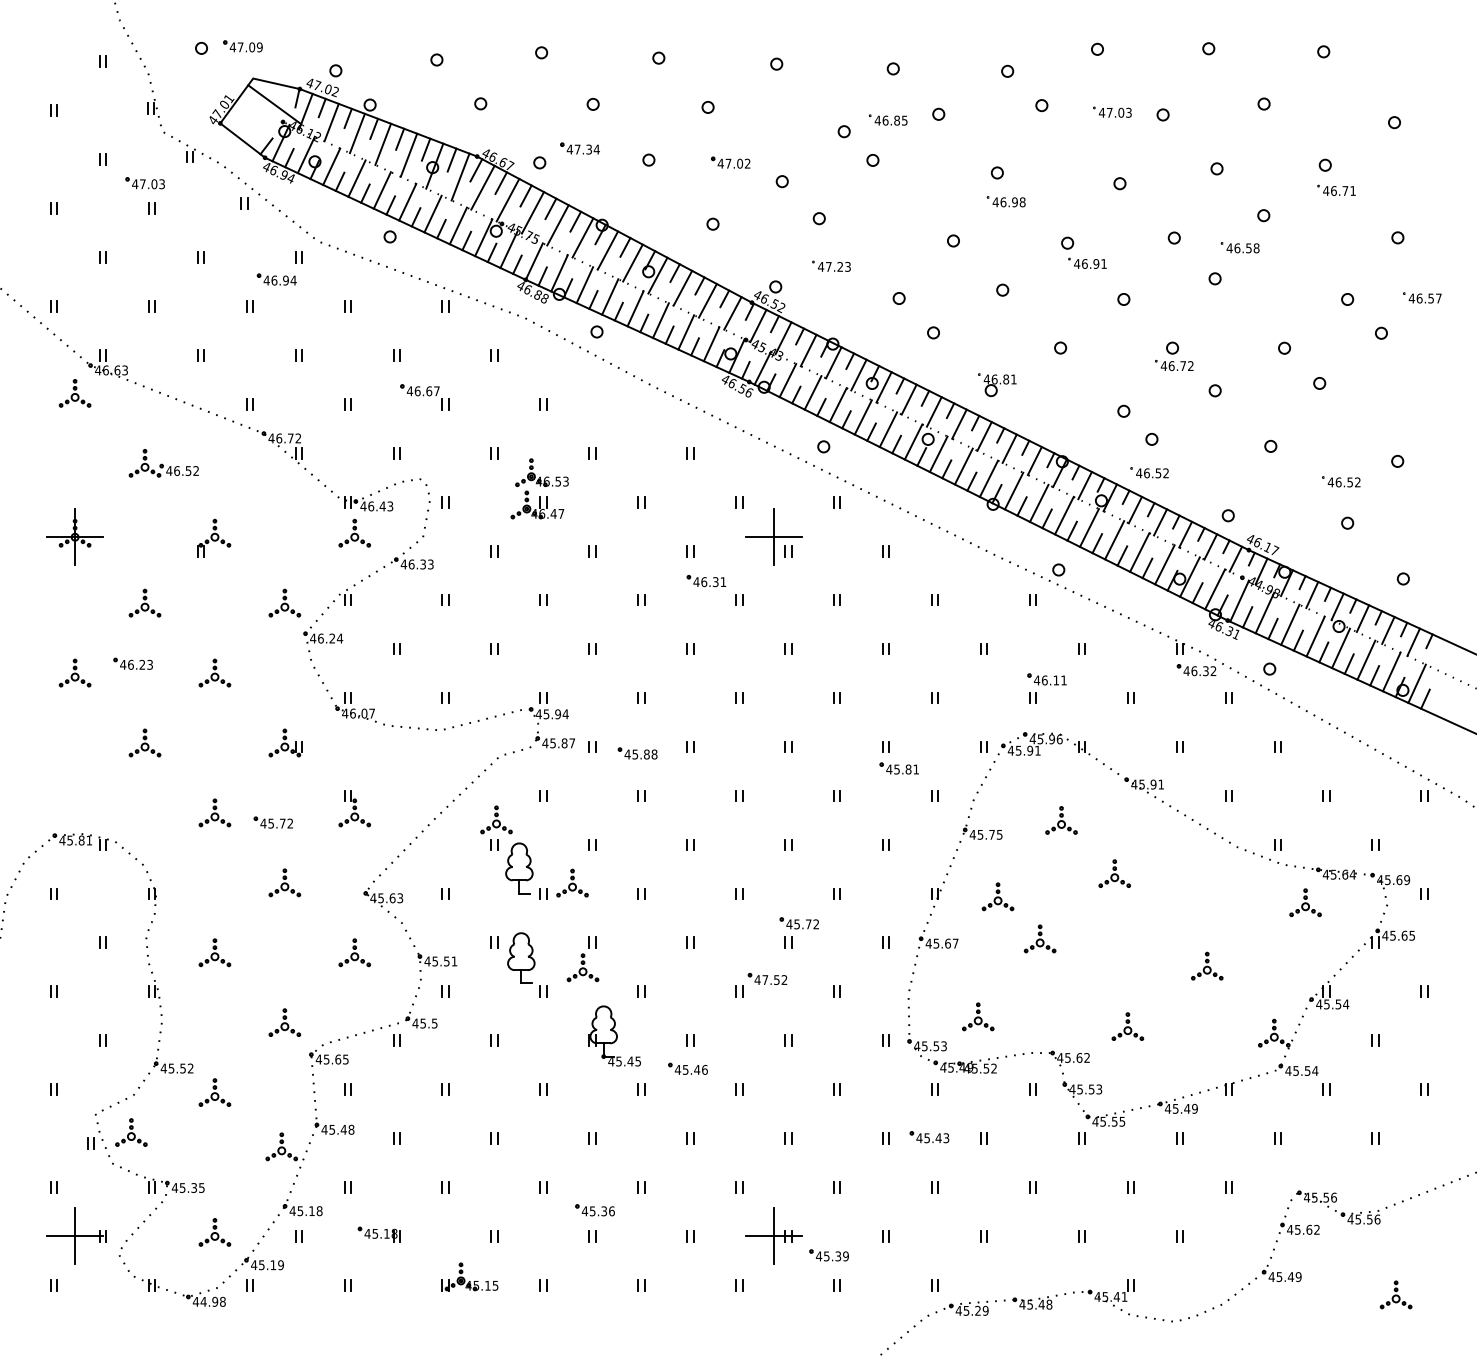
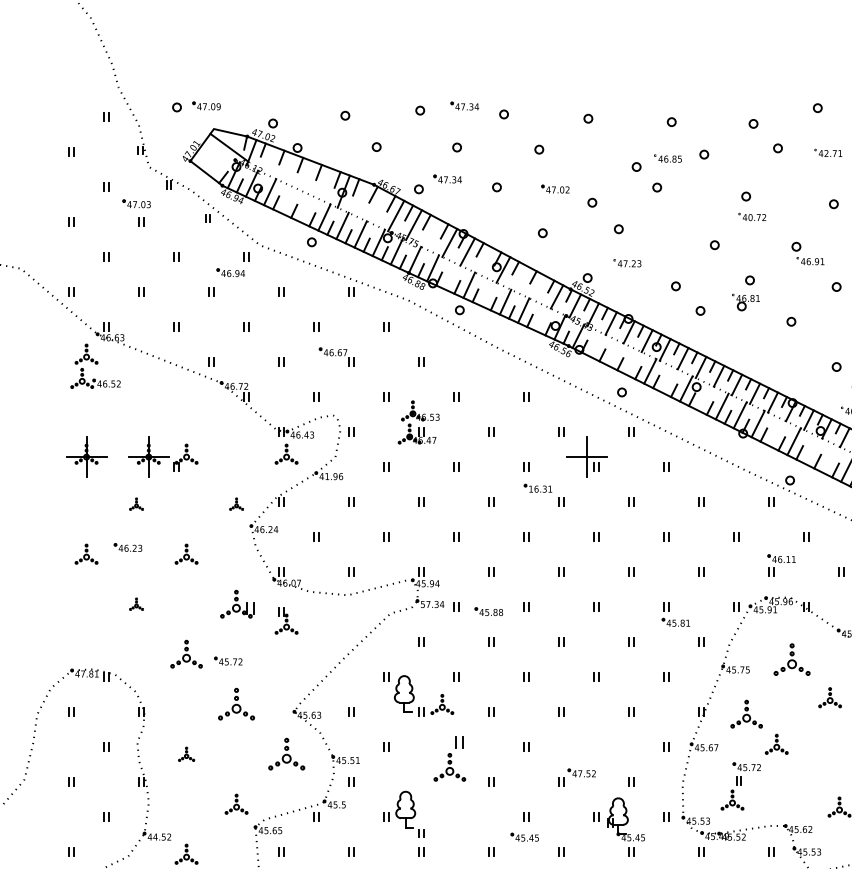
part: (603, 46) -> (464, 106), added
text: (1118, 112) -> (832, 153), 47.03 -> 42.71
line: (331, 122) -> (269, 160), removed
line: (356, 133) -> (287, 168), removed
line: (383, 143) -> (307, 175), removed
line: (408, 154) -> (325, 183), removed
line: (460, 176) -> (362, 199), removed
line: (356, 178) -> (287, 200), removed
line: (482, 187) -> (377, 206), removed
line: (381, 190) -> (305, 209), removed
text: (1012, 202) -> (757, 217), 46.98 -> 40.72
line: (557, 225) -> (431, 234), removed
line: (632, 262) -> (485, 260), removed
line: (584, 285) -> (450, 277), removed
line: (682, 287) -> (520, 278), removed
line: (707, 300) -> (538, 287), removed
line: (635, 308) -> (487, 293), removed
line: (711, 344) -> (541, 319), removed
line: (787, 380) -> (596, 344), removed
part: (997, 385) -> (746, 302), moved
line: (812, 392) -> (613, 353), removed
line: (837, 405) -> (631, 362), removed
line: (888, 429) -> (668, 380), removed
line: (938, 454) -> (704, 397), removed
part: (163, 463) -> (95, 378), moved
line: (1038, 502) -> (775, 432), removed
line: (1089, 527) -> (812, 450), removed
part: (161, 536) -> (148, 456), added
line: (1114, 540) -> (829, 459), removed
text: (420, 564) -> (333, 476), 46.33 -> 41.96
text: (696, 581) -> (531, 488), 46.31 -> 16.31
part: (144, 602) -> (136, 503), size x0.6
part: (284, 602) -> (236, 503), size x0.6
part: (144, 742) -> (136, 603), size x0.6
part: (285, 742) -> (237, 603), size x1.4
text: (558, 743) -> (432, 604), 45.87 -> 57.34
part: (354, 808) -> (286, 621), moved
part: (214, 812) -> (186, 653), size x1.4
part: (496, 819) -> (387, 658), removed
part: (1061, 820) -> (792, 659), size x1.6
text: (69, 840) -> (82, 673), 45.81 -> 47.81
part: (284, 882) -> (236, 704), size x1.6
part: (997, 896) -> (746, 714), size x1.4
part: (798, 932) -> (746, 773), moved
part: (214, 952) -> (186, 754), size x0.7
part: (354, 952) -> (286, 754), size x1.6
part: (582, 959) -> (449, 759), size x1.4
part: (527, 964) -> (410, 814), moved
part: (614, 1035) -> (626, 819), moved
text: (171, 1068) -> (155, 837), 45.52 -> 44.52
text: (704, 1069) -> (536, 837), 45.46 -> 45.45

